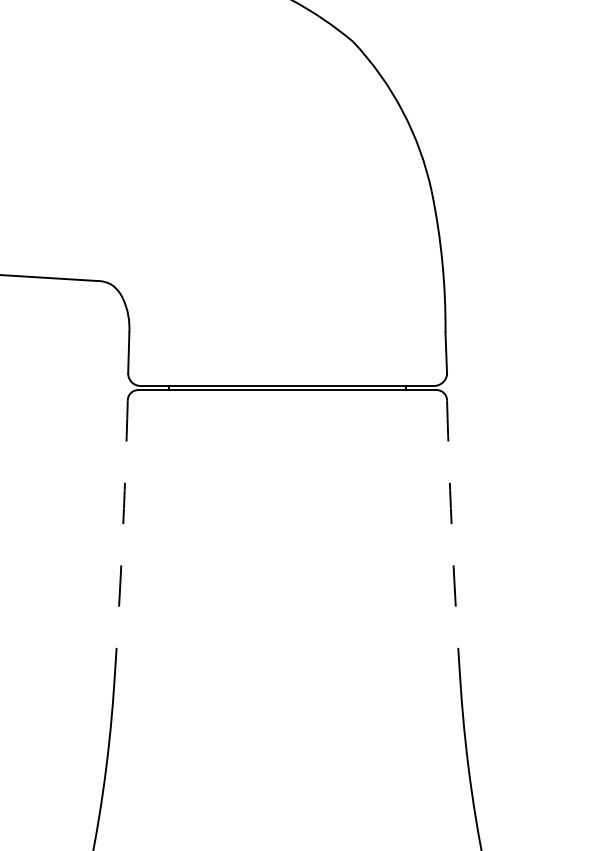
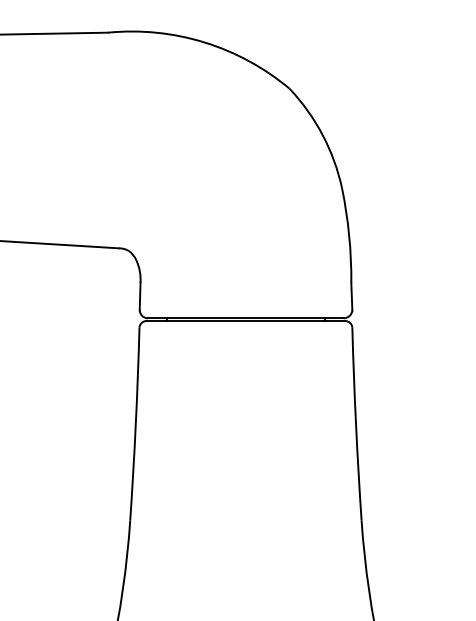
arc: (121, 545) -> (135, 424), dashed -> solid
arc: (453, 545) -> (356, 424), dashed -> solid

